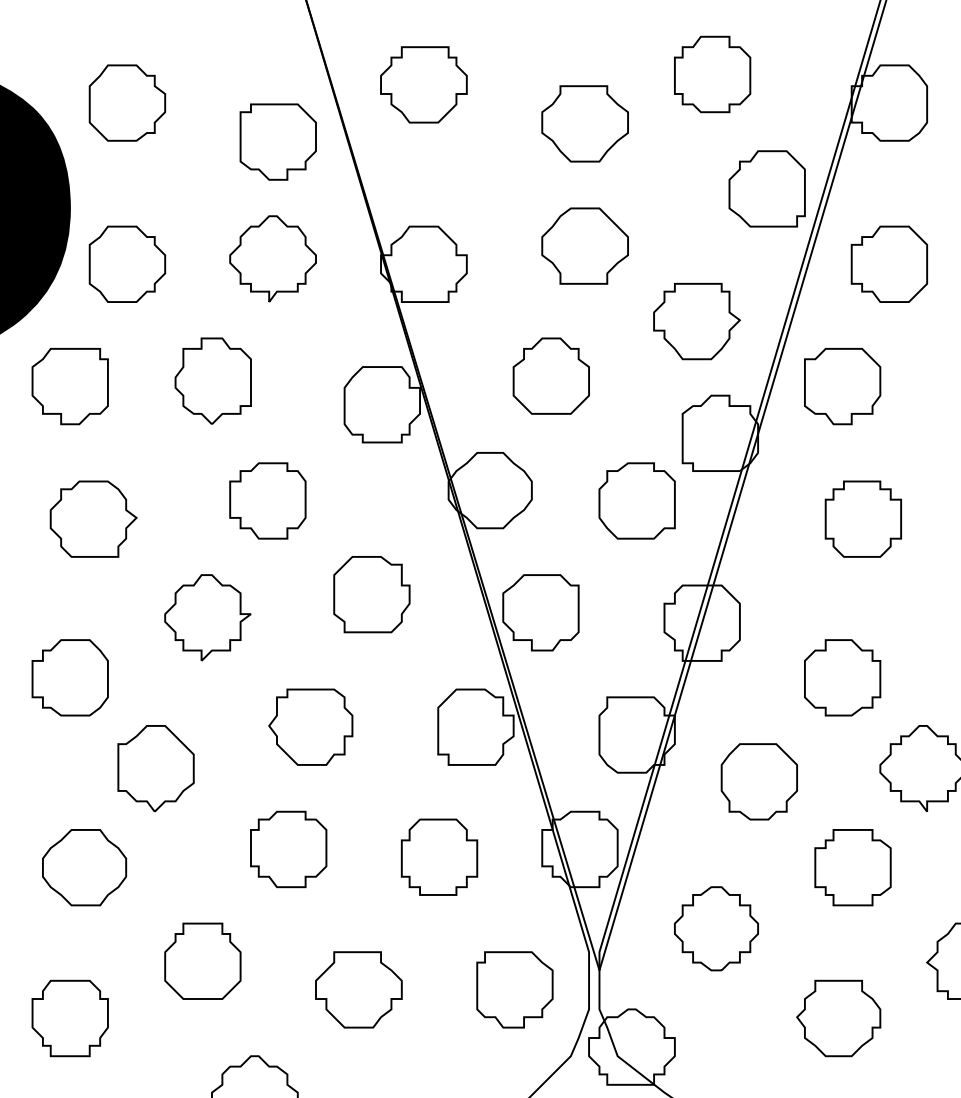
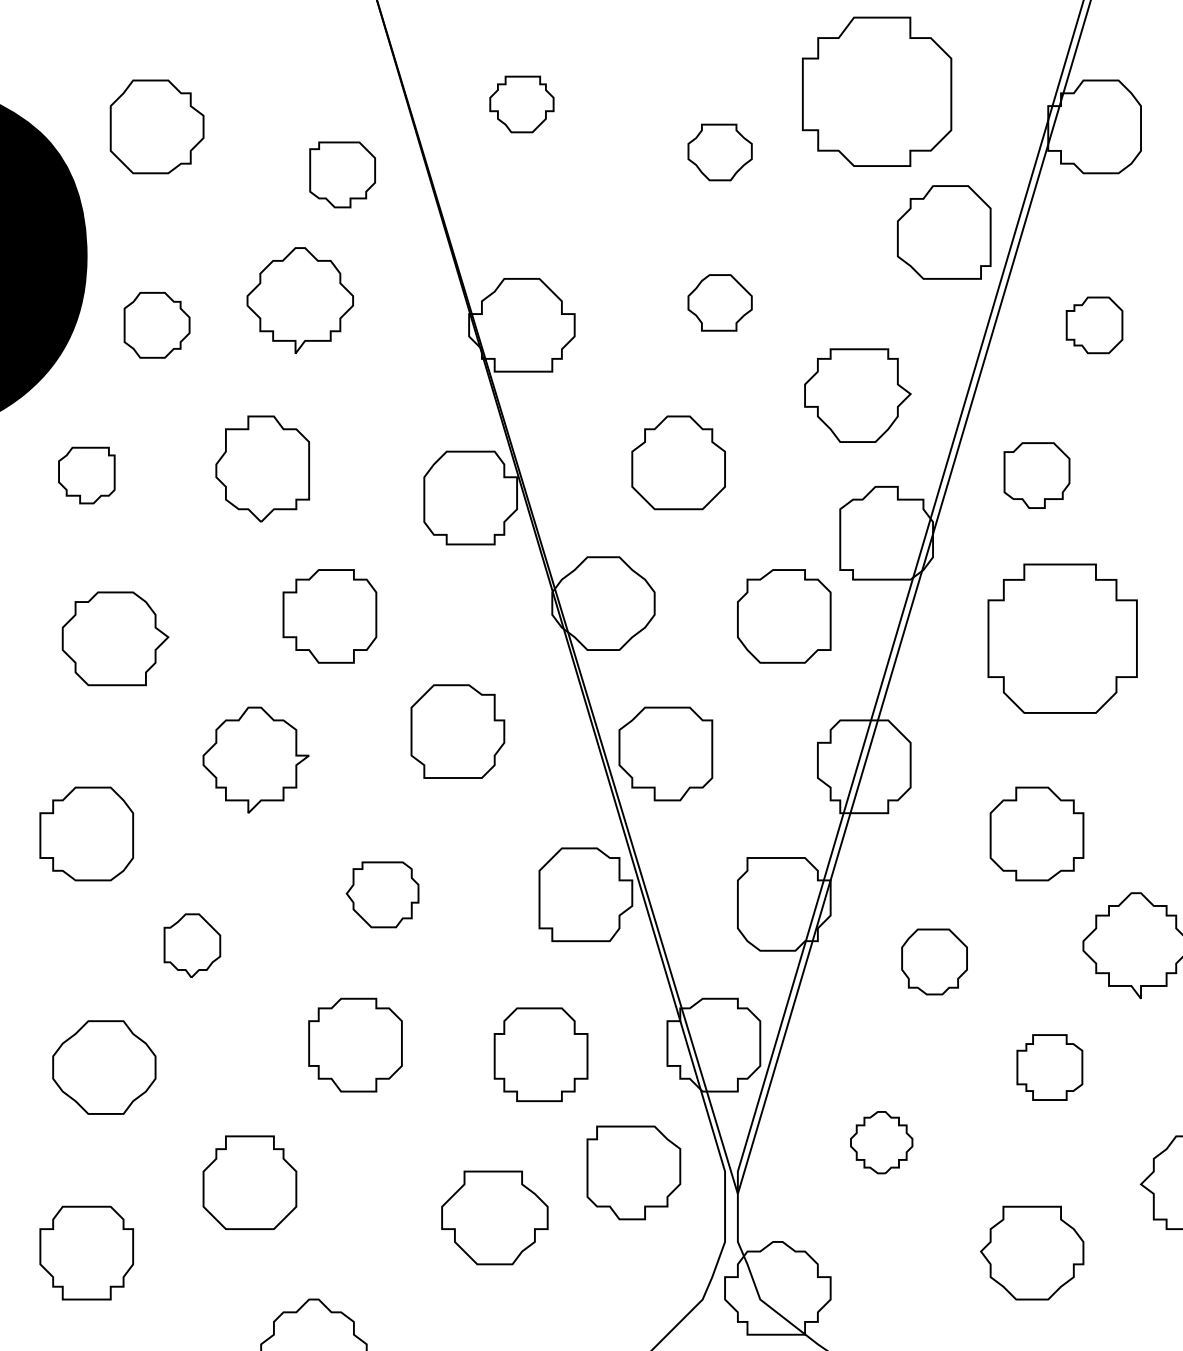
part: (712, 74) -> (876, 91), size x1.6
part: (423, 84) -> (521, 104), size x0.6
part: (584, 123) -> (719, 152), size x0.6
part: (278, 141) -> (342, 174), size x0.7
part: (584, 245) -> (719, 302), size x0.6
part: (272, 258) -> (299, 300), moved
part: (126, 264) -> (156, 325), size x0.7
part: (889, 264) -> (1094, 325), size x0.6
part: (70, 386) -> (86, 475), size x0.6
part: (842, 386) -> (1036, 475), size x0.7
part: (863, 518) -> (1062, 638), size x1.6
part: (310, 727) -> (382, 894), size x0.7
part: (156, 768) -> (192, 945), size x0.6
part: (759, 781) -> (934, 961), size x0.7
part: (852, 867) -> (1049, 1067), size x0.7
part: (716, 928) -> (881, 1142), size x0.6
part: (358, 989) -> (494, 1217), moved
part: (514, 989) -> (633, 1172), moved

